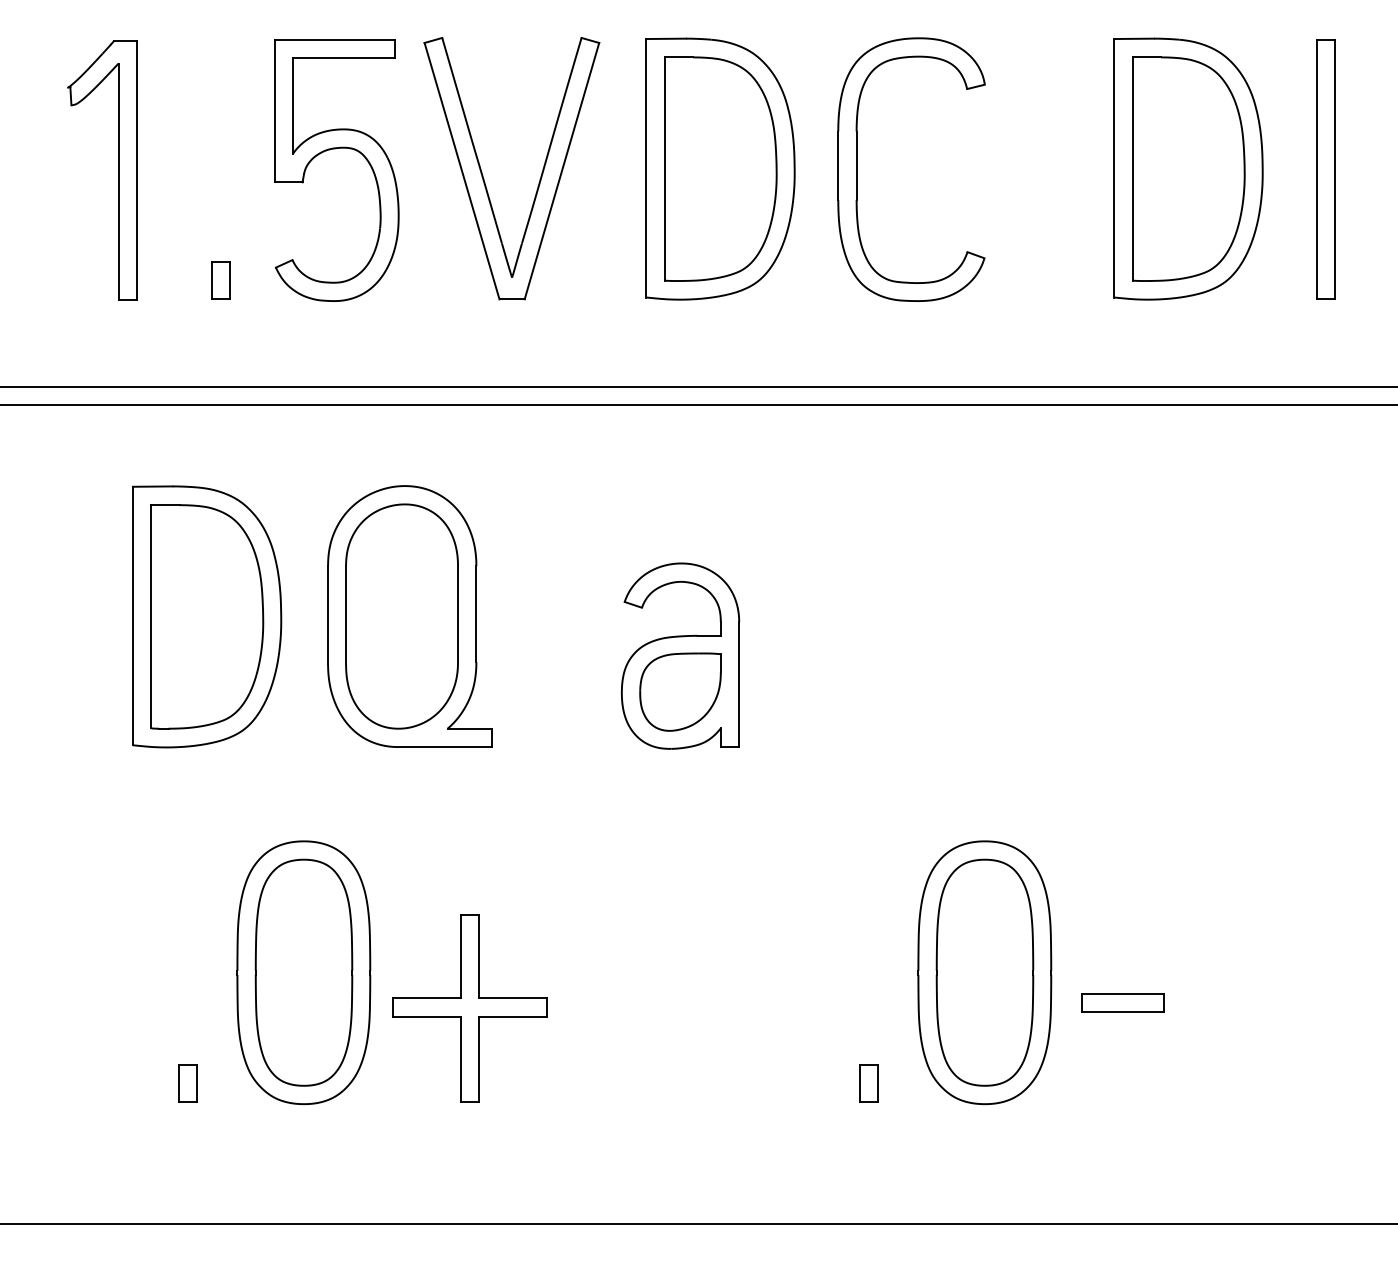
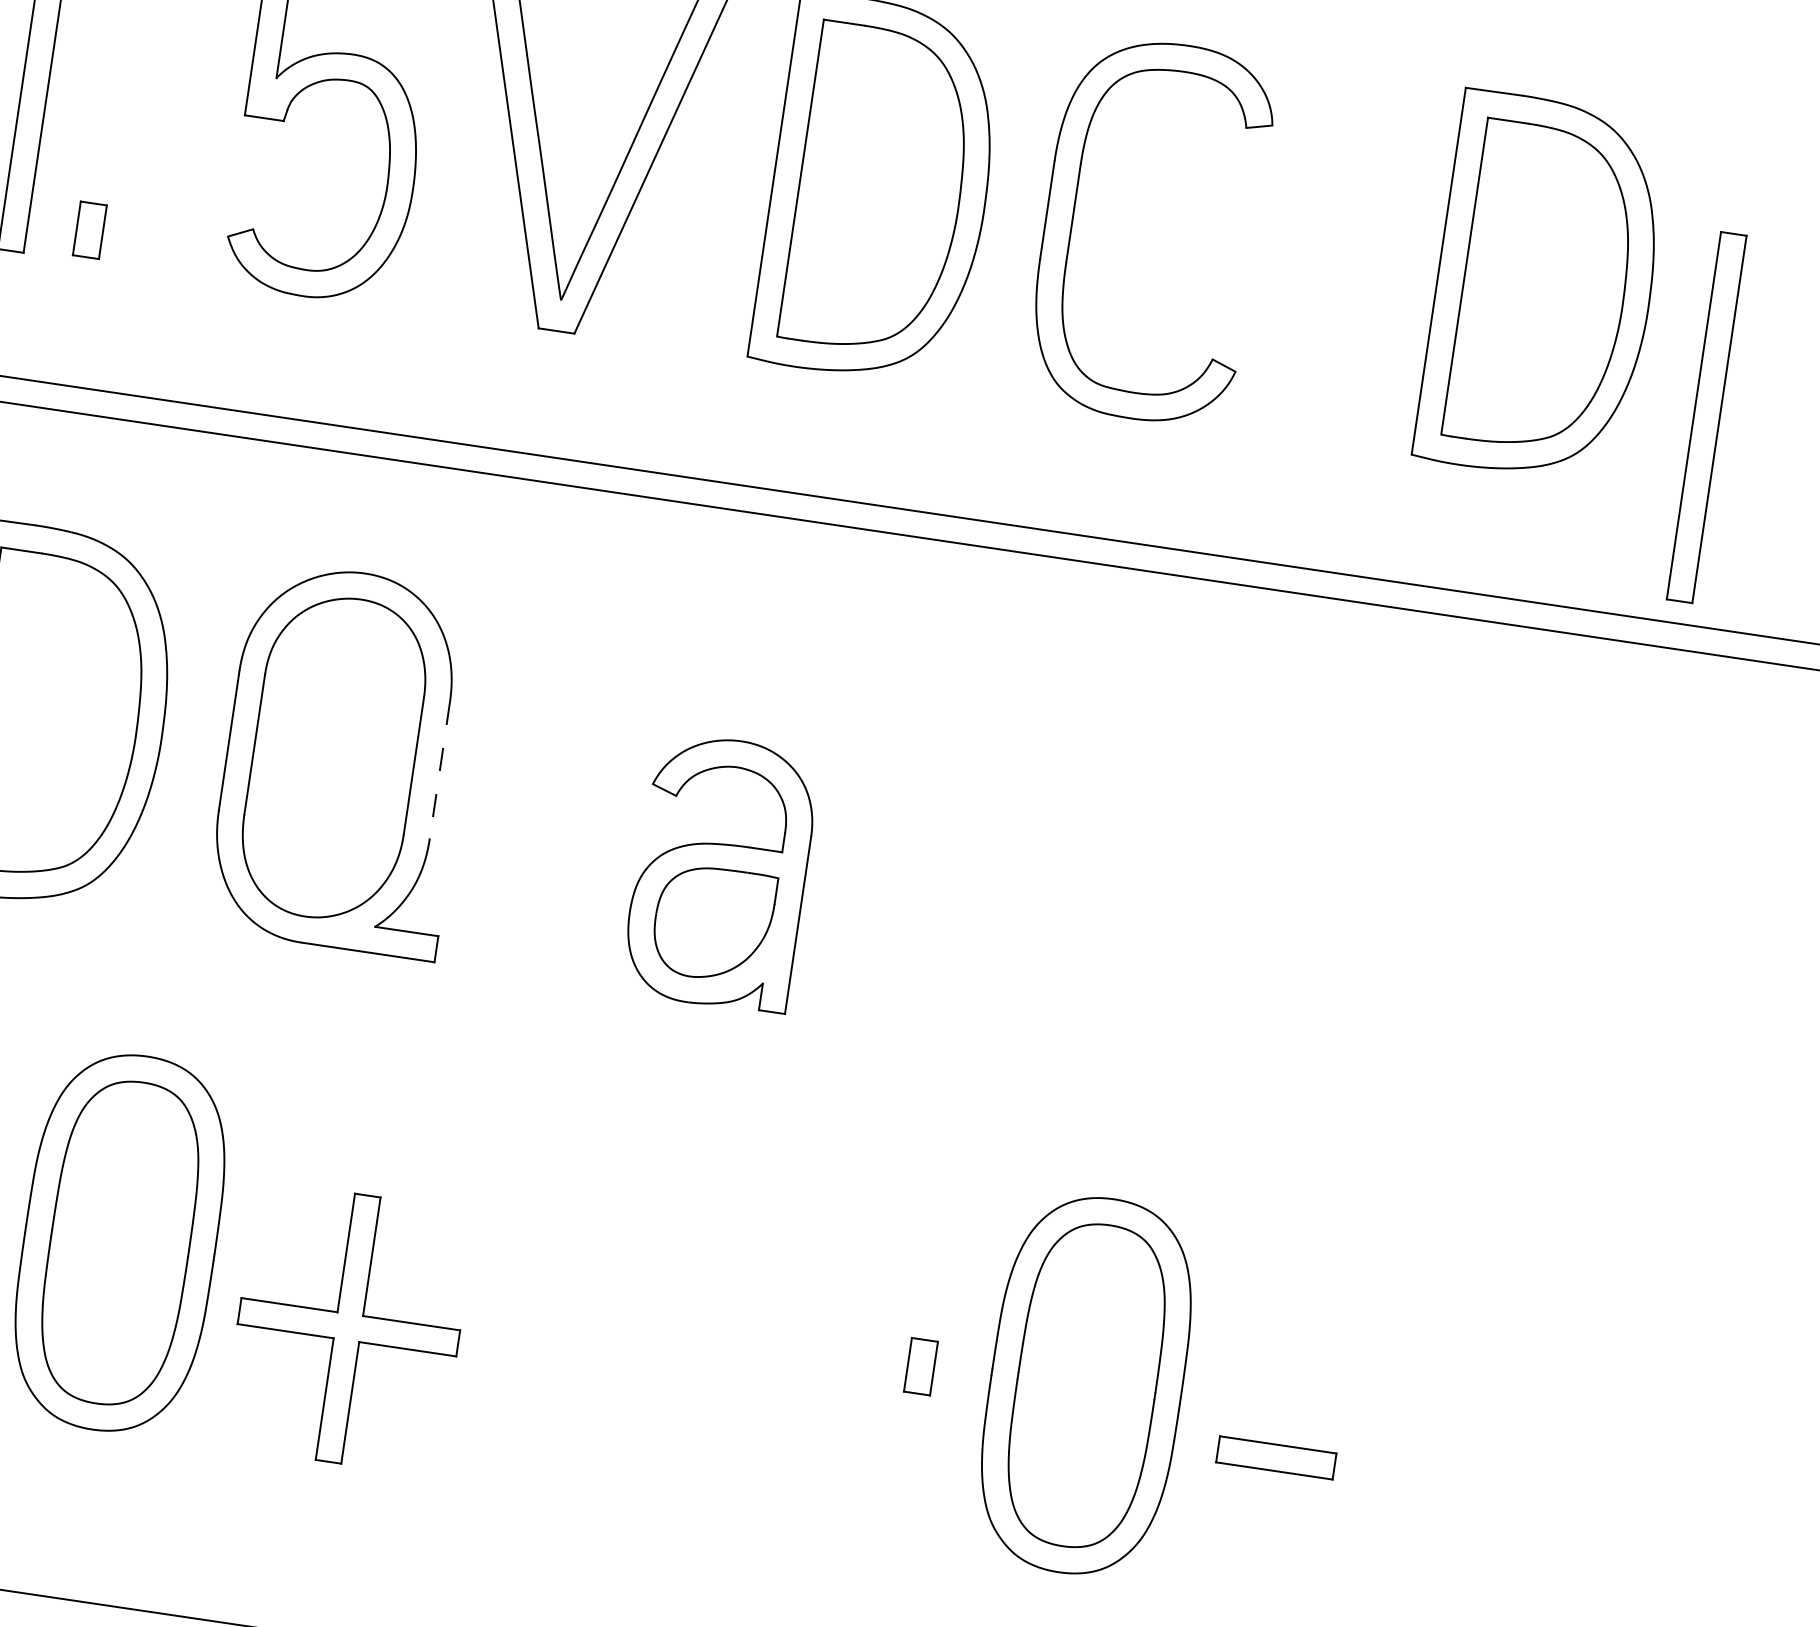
part: (1325, 169) -> (1705, 416), moved
part: (220, 280) -> (89, 230), moved
line: (476, 614) -> (439, 770), solid -> dashed
part: (868, 1083) -> (920, 1366), moved

